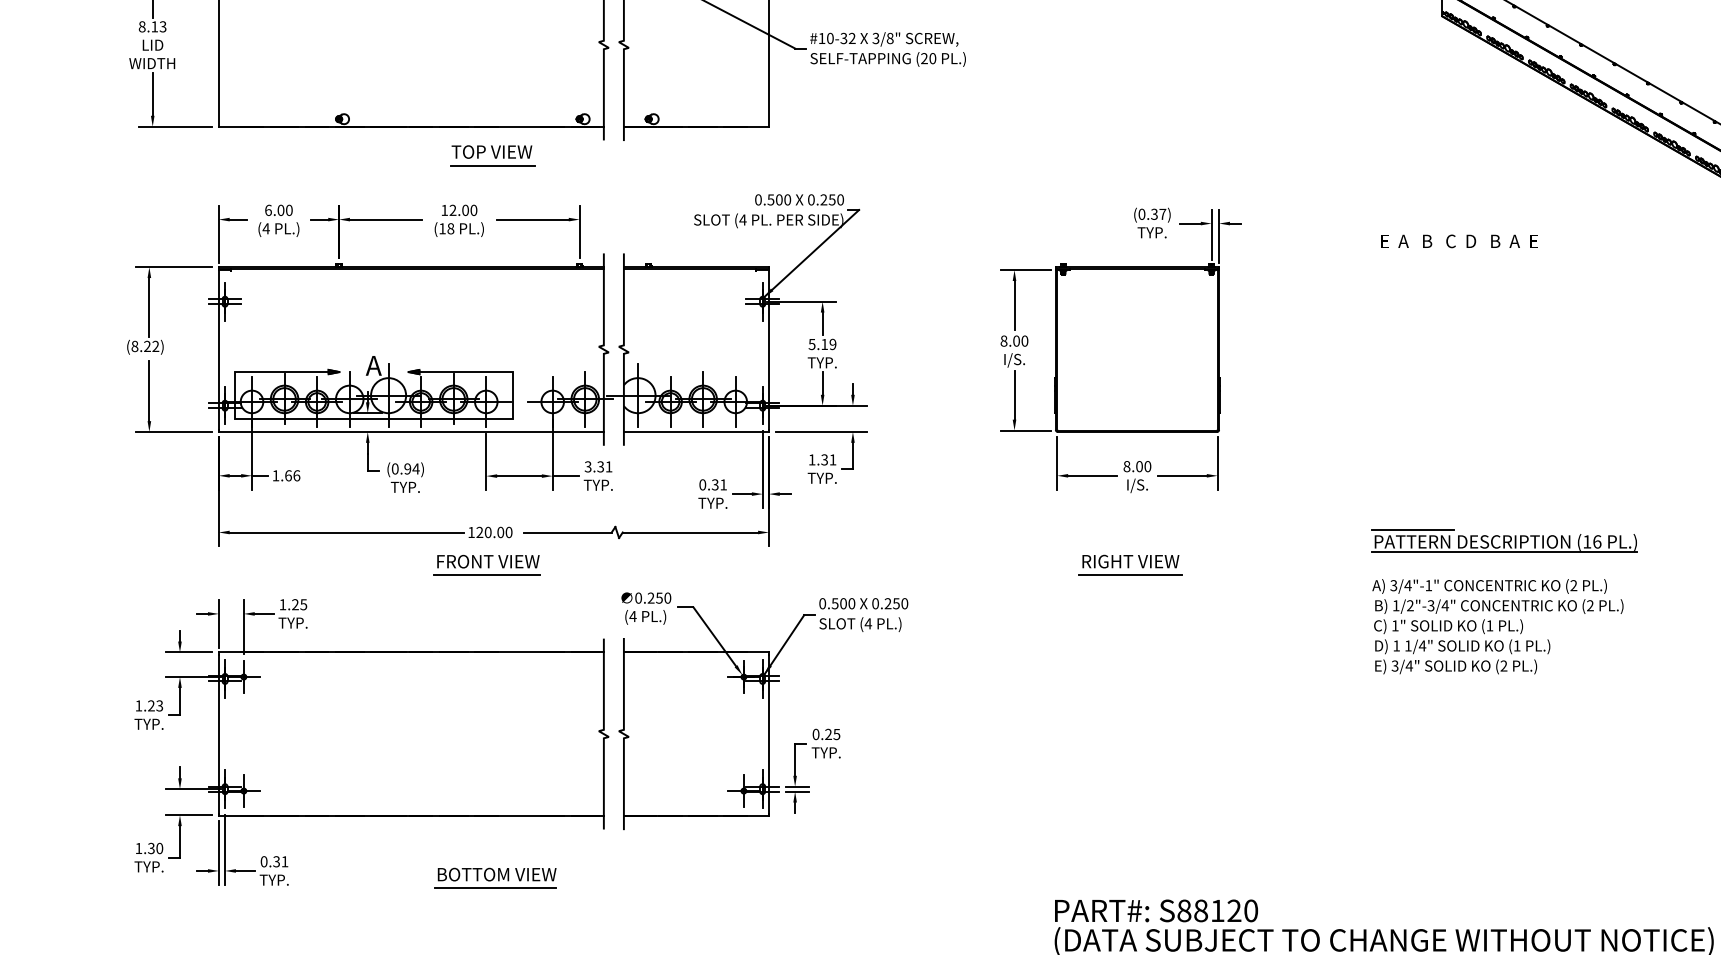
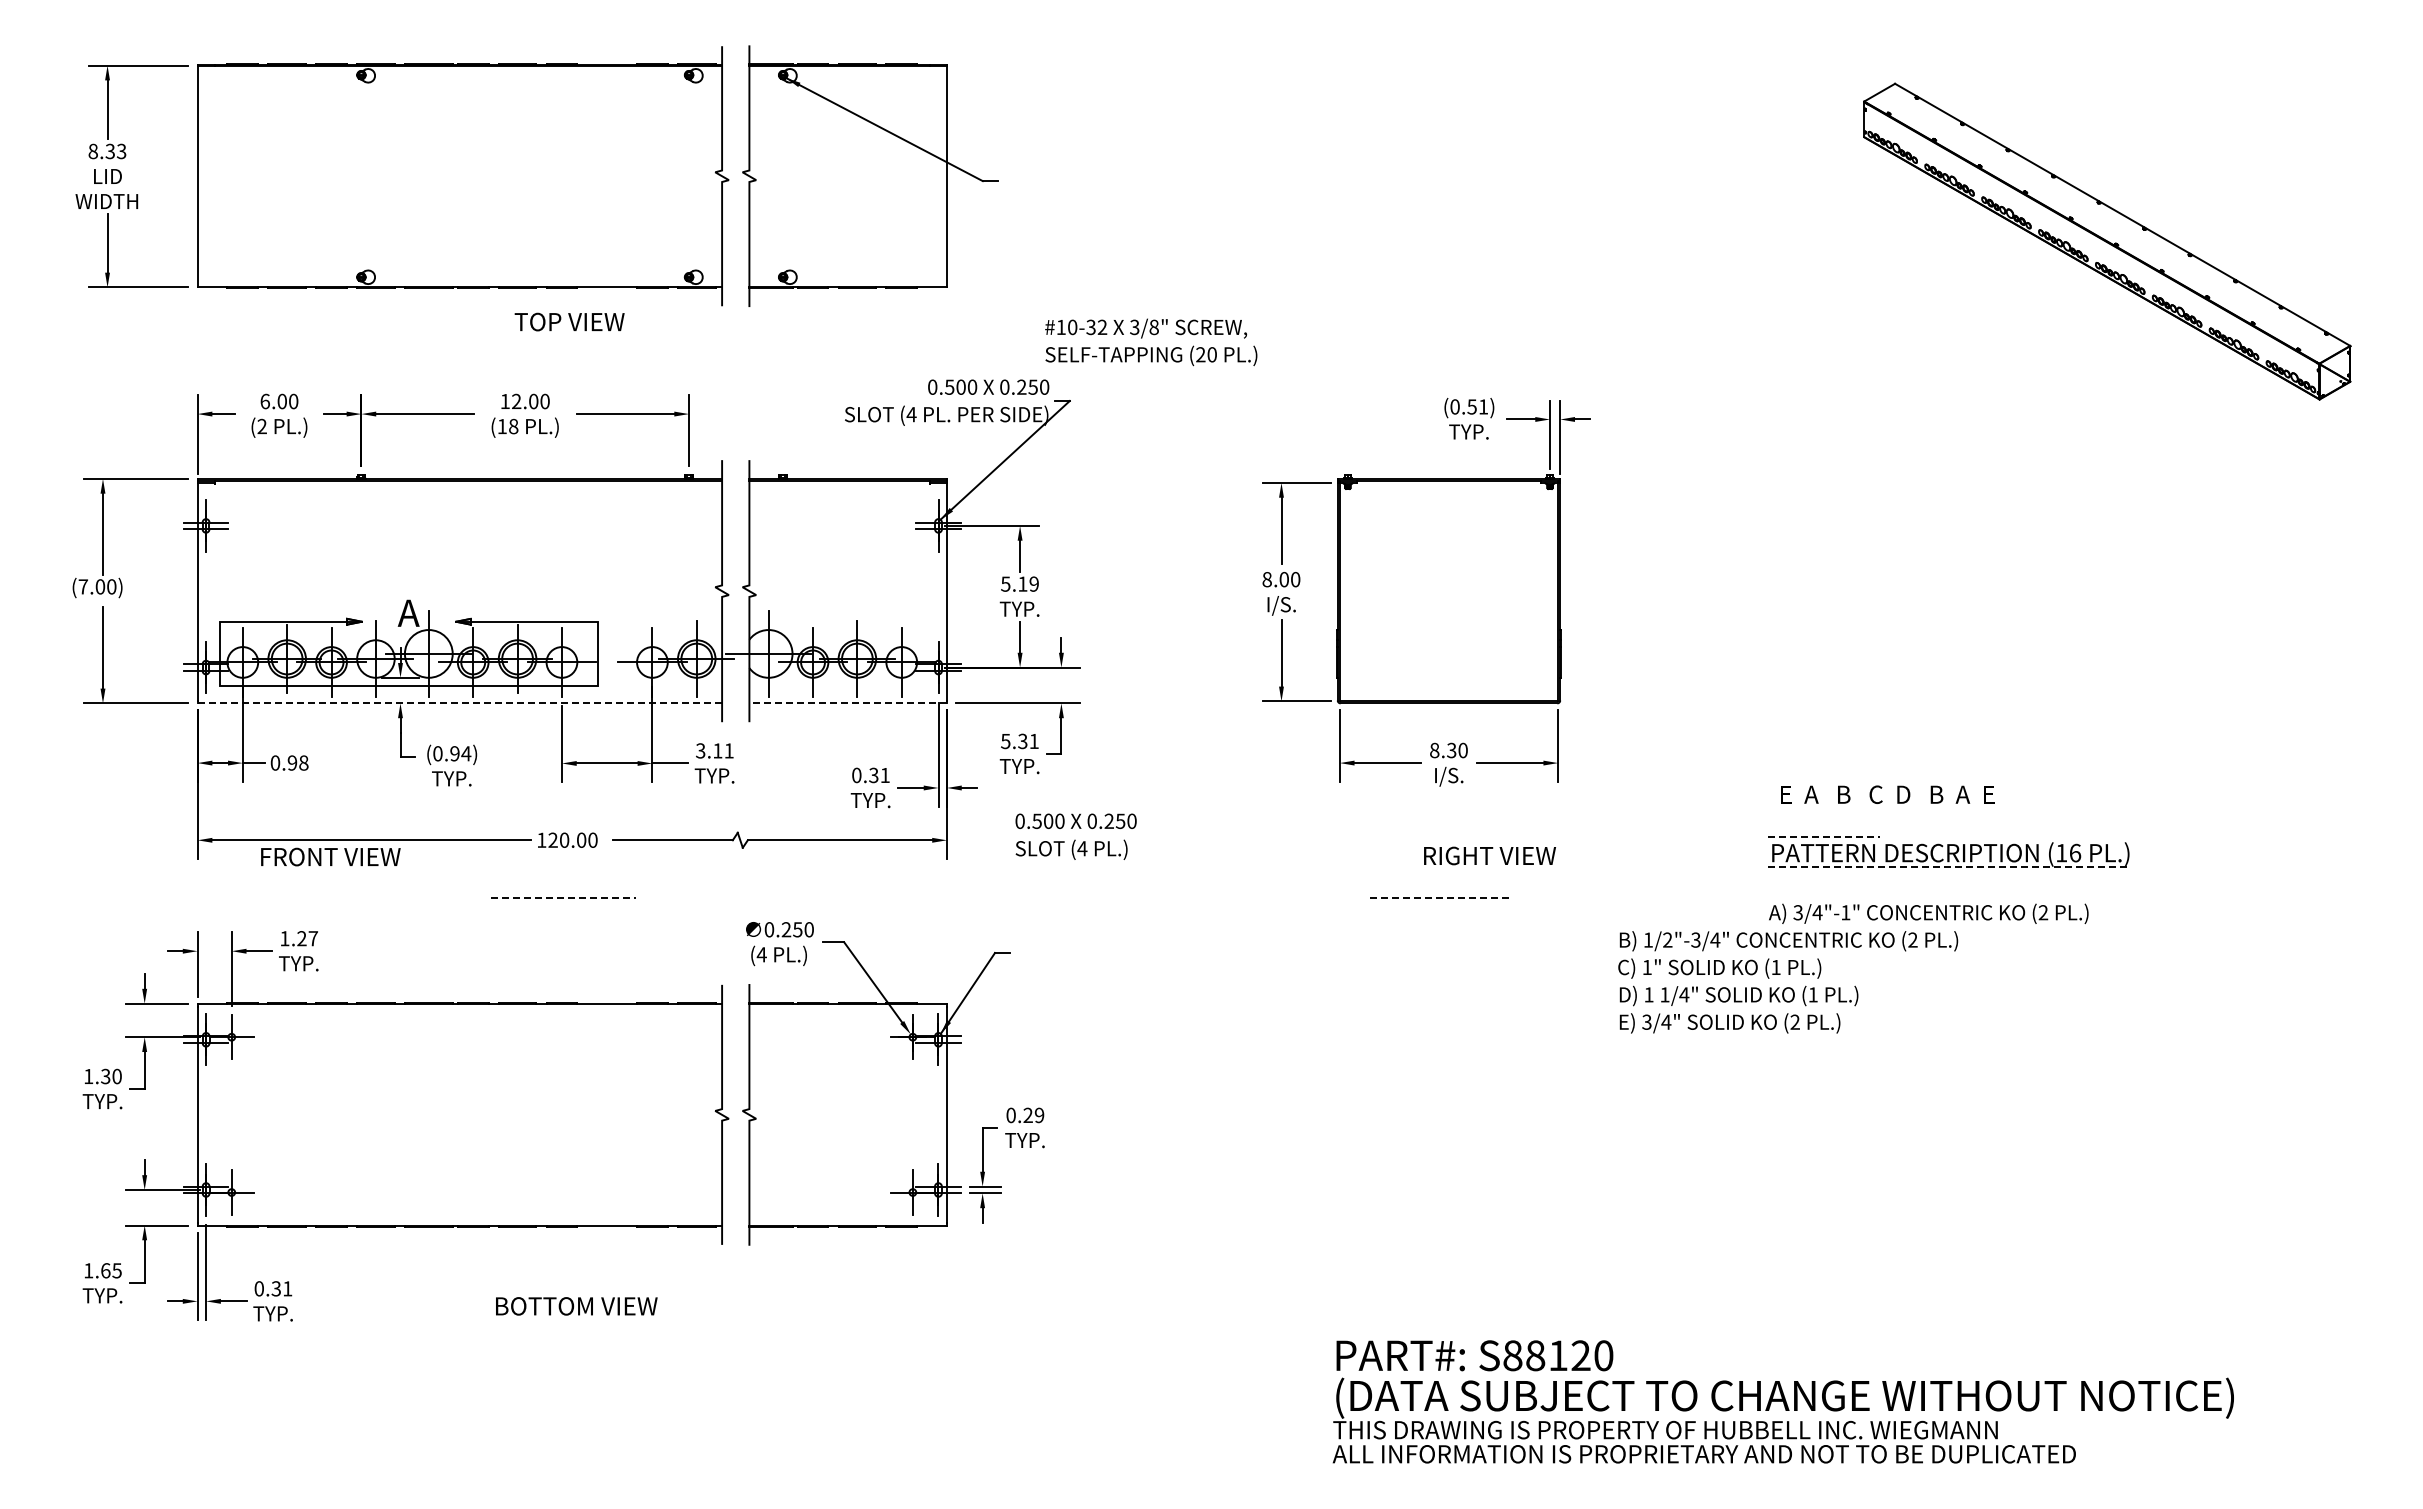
text: (154, 26) -> (109, 151), 8.13 -> 8.33
text: (888, 49) -> (1151, 342), moved
line: (492, 165) -> (570, 340), removed
text: (1159, 214) -> (1478, 406), (0.37) -> (0.51)
text: (266, 228) -> (262, 426), (4 -> (2
text: (1459, 241) -> (1887, 794), moved
text: (145, 346) -> (97, 586), (8.22) -> (7.00)
line: (411, 432) -> (459, 703), solid -> dashed
line: (696, 432) -> (848, 703), solid -> dashed
text: (811, 459) -> (1005, 741), 1.31 -> 5.31
text: (600, 466) -> (717, 750), 3.31 -> 3.11
text: (1139, 466) -> (1451, 750), 8.00 -> 8.30
text: (286, 475) -> (289, 762), 1.66 -> 0.98
line: (1413, 530) -> (1824, 837), solid -> dashed
line: (1504, 551) -> (1948, 866), solid -> dashed
text: (488, 561) -> (330, 856), moved
text: (1130, 561) -> (1489, 855), moved
line: (487, 575) -> (563, 898), solid -> dashed
line: (1131, 575) -> (1440, 898), solid -> dashed
text: (303, 604) -> (313, 938), 1.25 -> 1.27
text: (863, 614) -> (1075, 836), moved
text: (1499, 636) -> (1788, 982), moved
text: (155, 705) -> (111, 1076), 1.23 -> 1.30
text: (836, 733) -> (1039, 1114), 0.25 -> 0.29
text: (155, 848) -> (111, 1270), 1.30 -> 1.65
line: (495, 887) -> (574, 1324), removed

